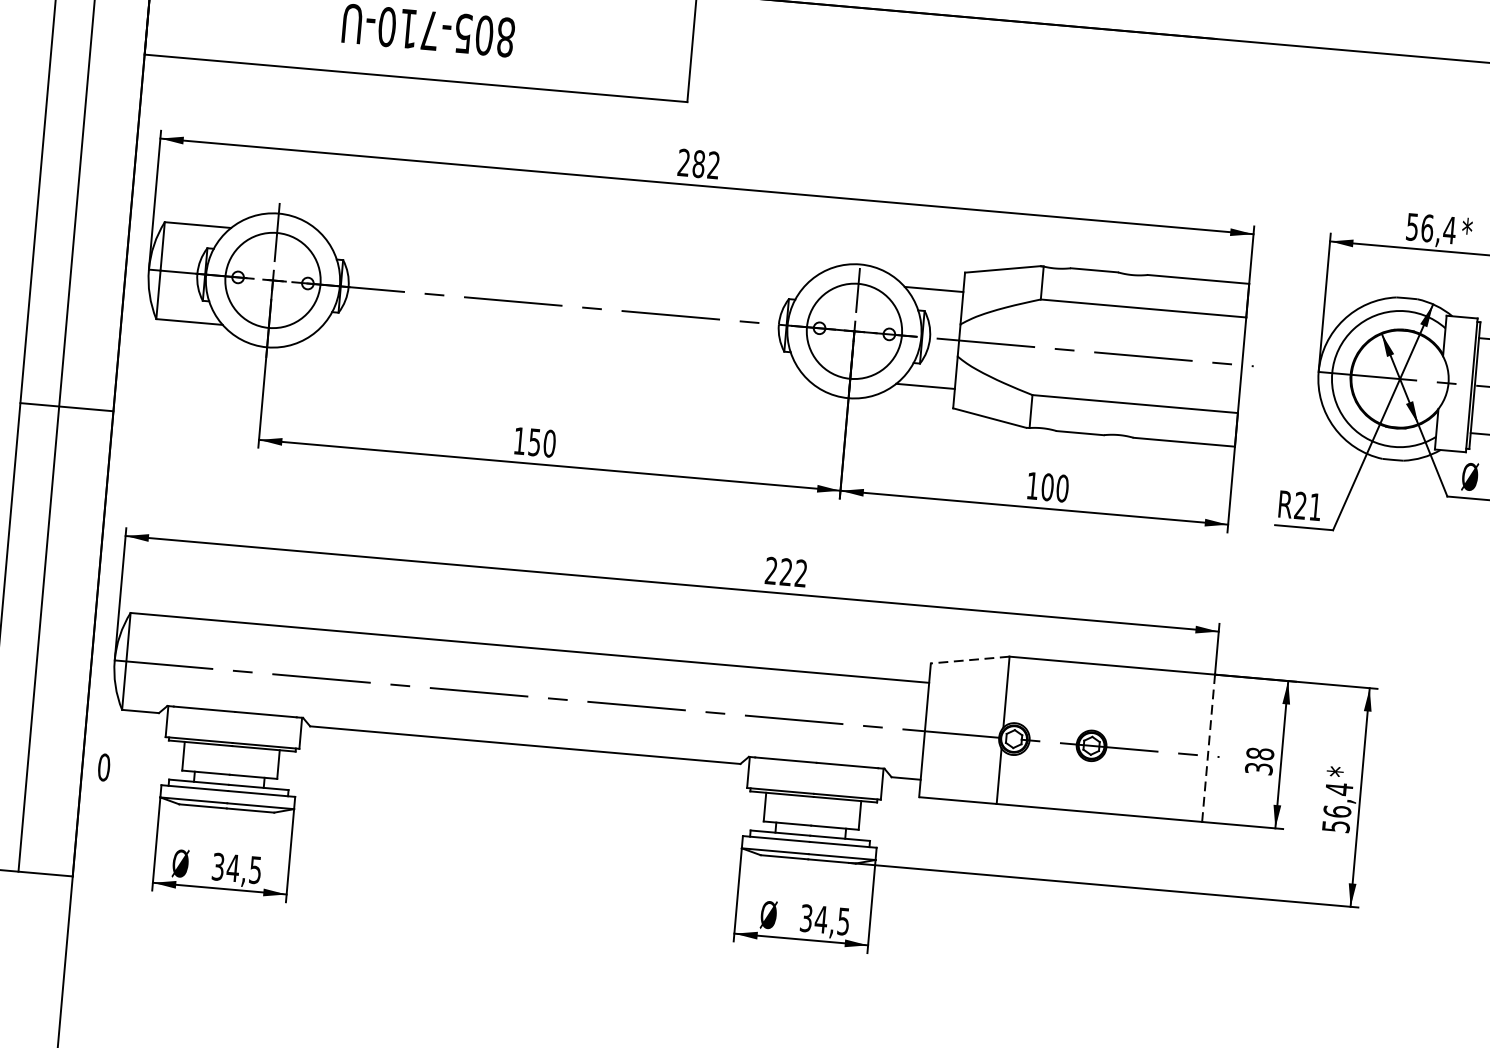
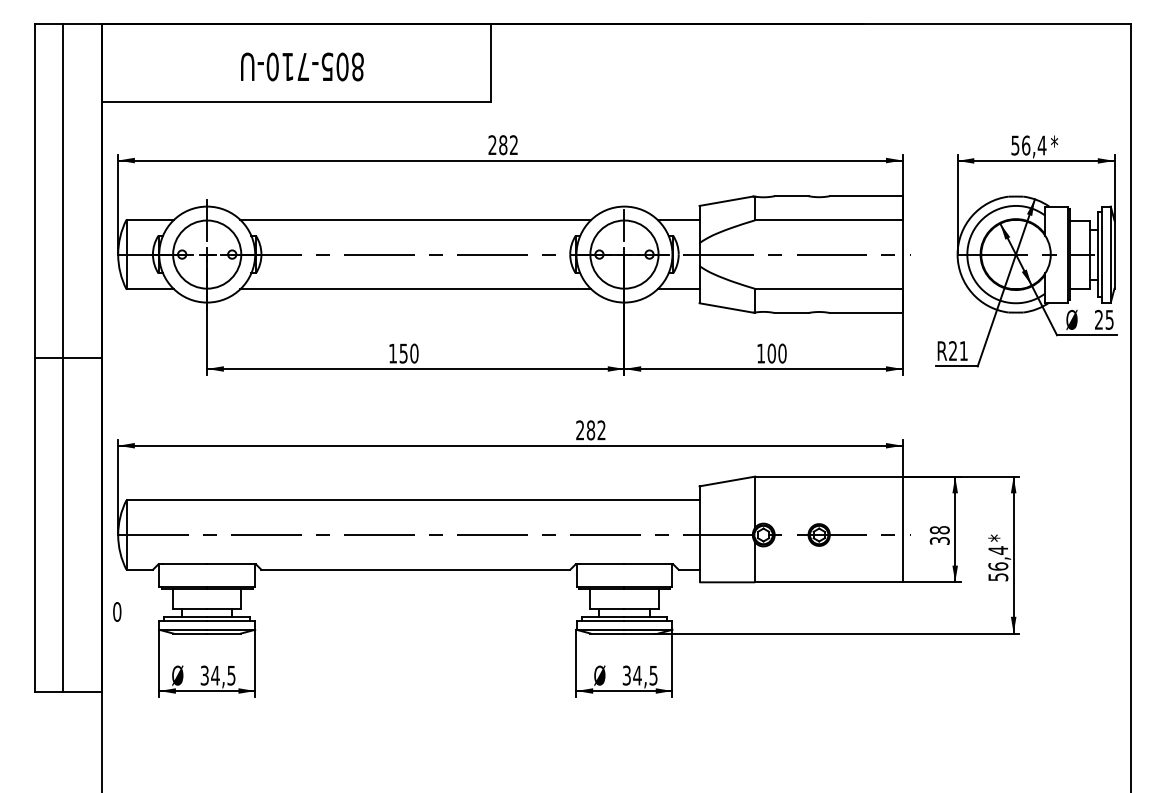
line: (567, 256) -> (415, 219), added
line: (558, 354) -> (415, 289), added
text: (785, 572) -> (590, 430), 222 -> 282
line: (968, 659) -> (726, 481), dashed -> solid
line: (1208, 748) -> (902, 529), dashed -> solid

